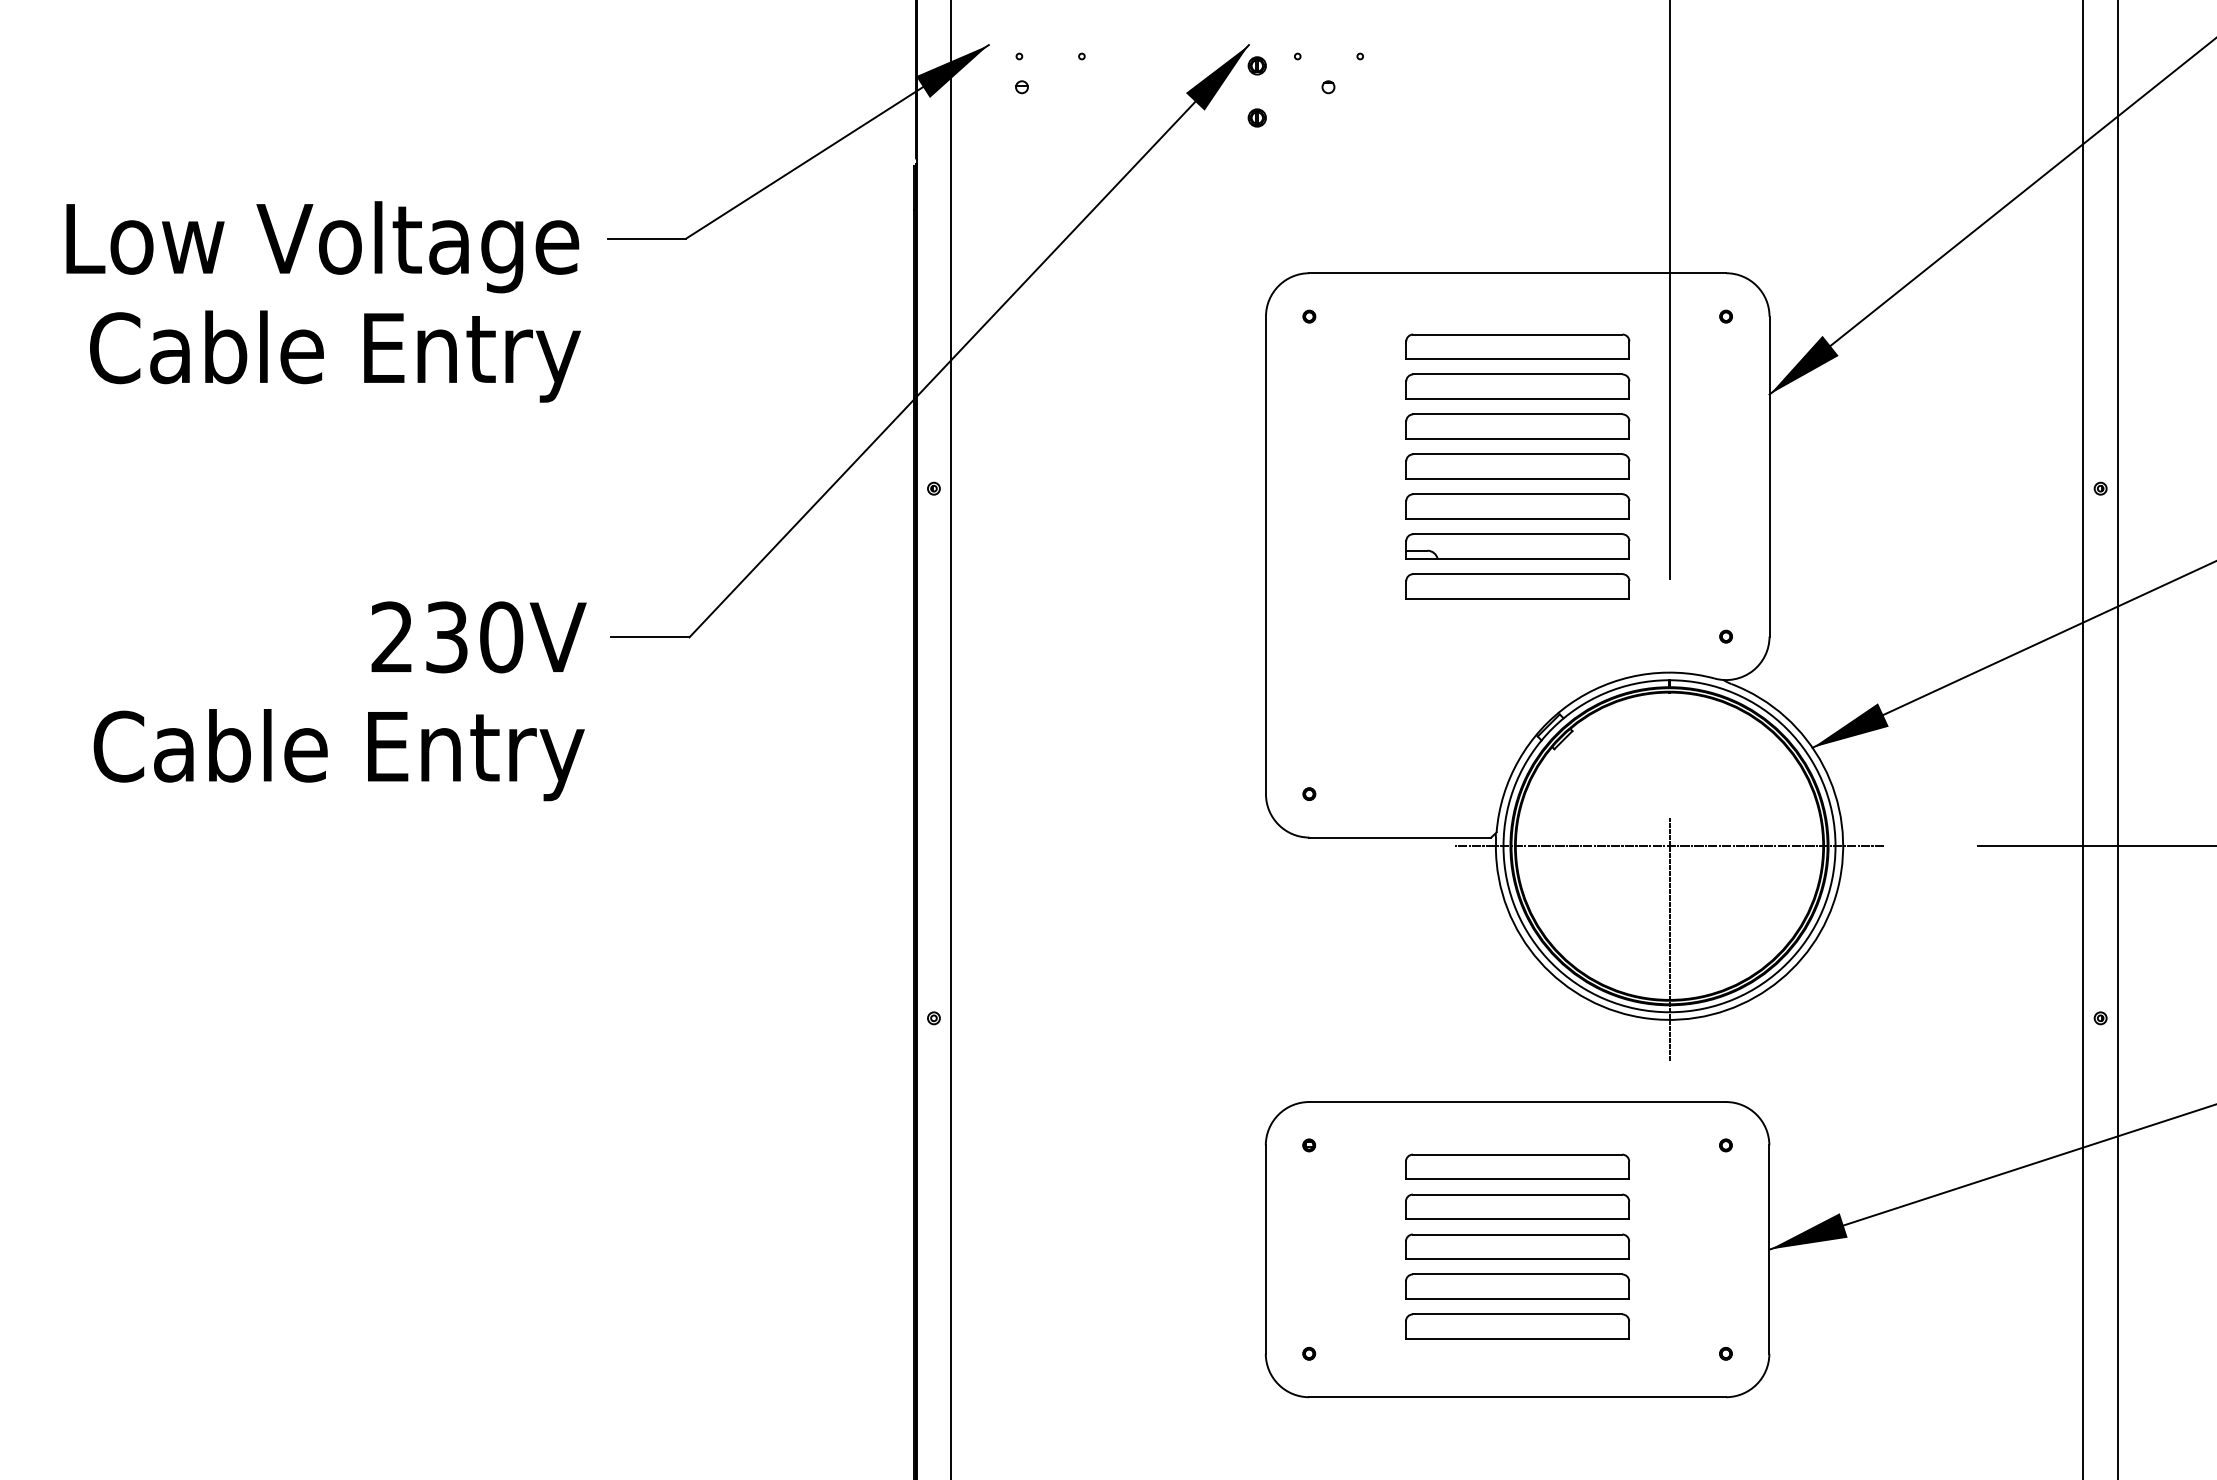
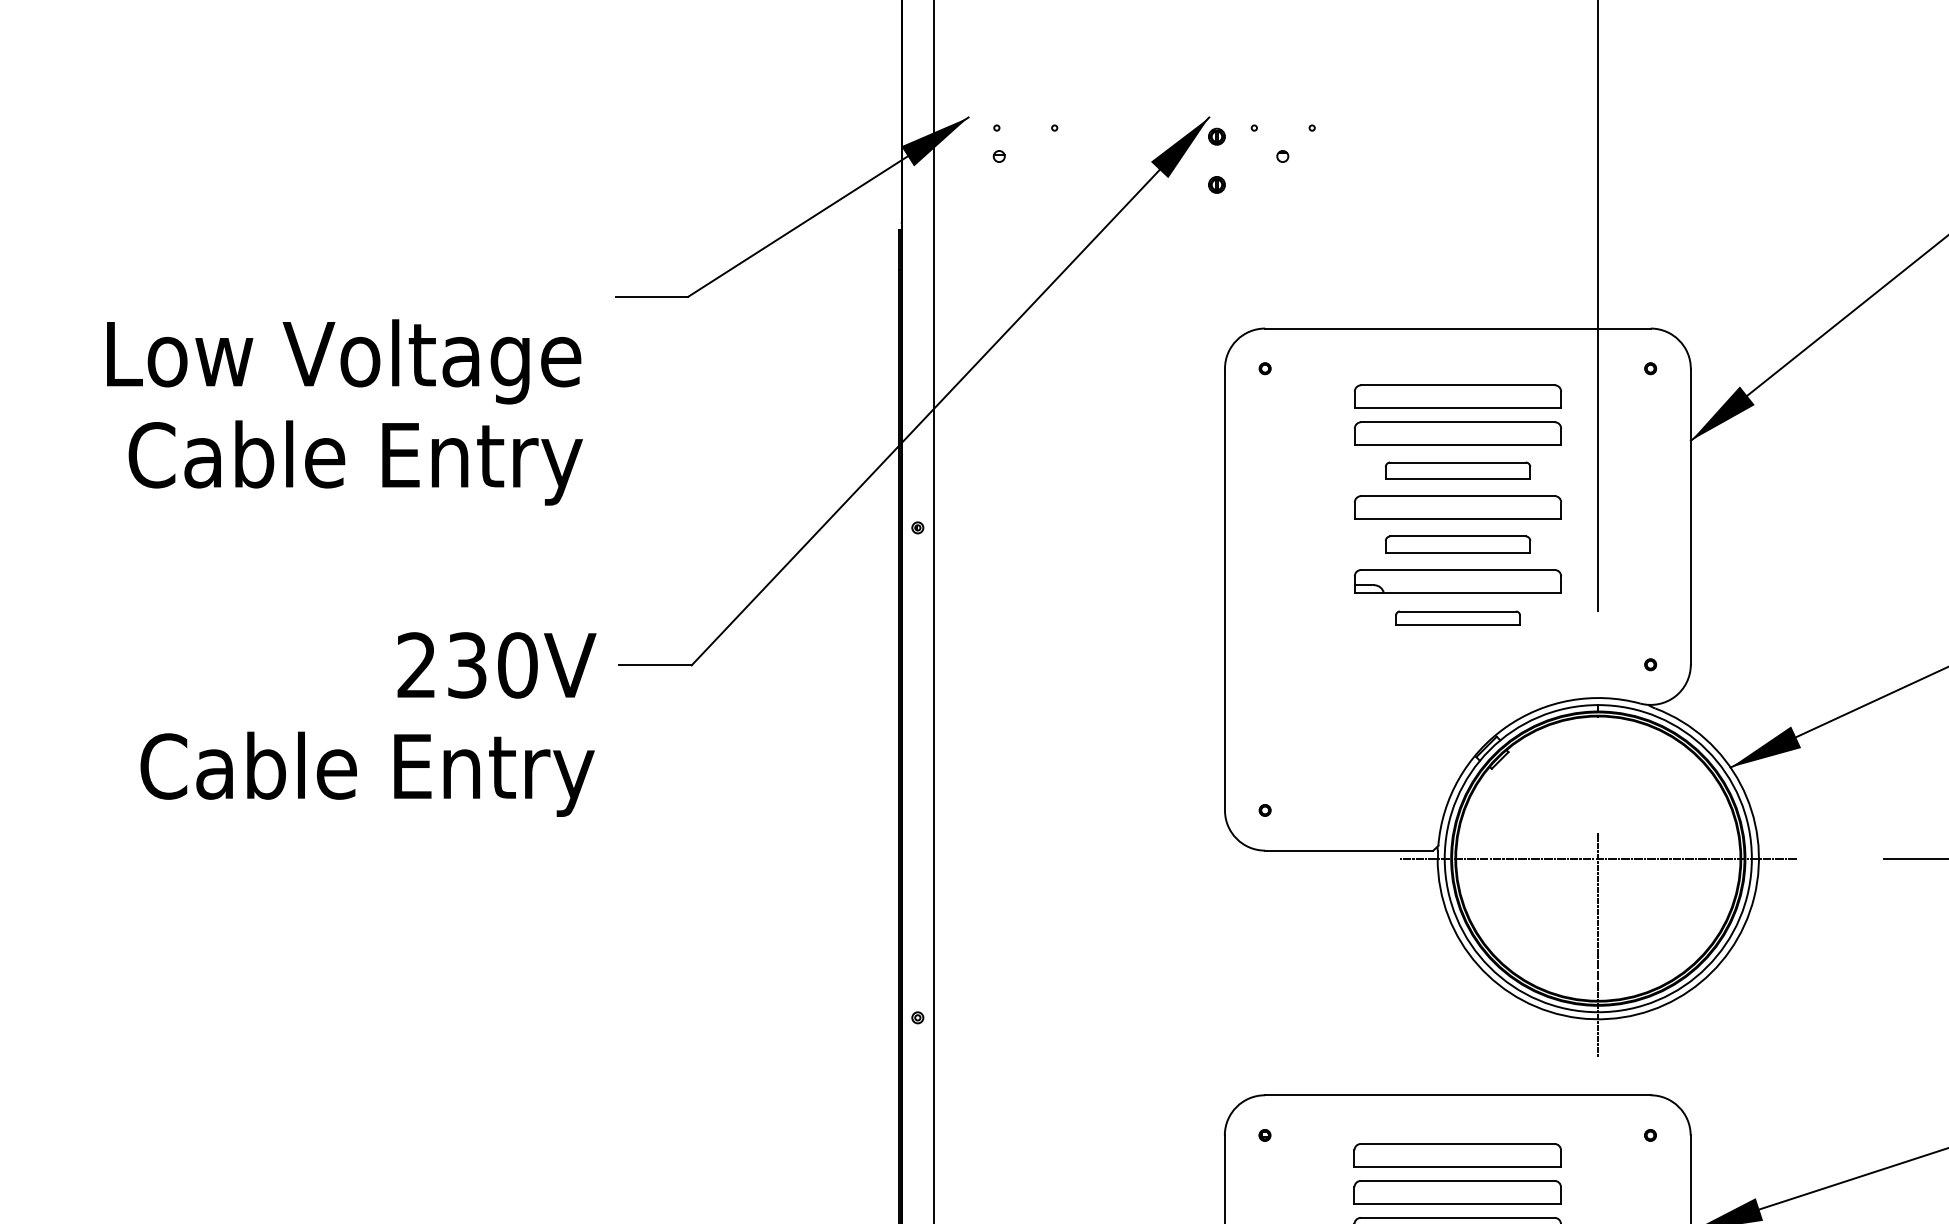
text: (323, 301) -> (344, 412), moved
part: (1517, 426) -> (1457, 470), size x0.7
part: (1517, 506) -> (1457, 544), size x0.7
part: (1517, 586) -> (1457, 618), size x0.6

